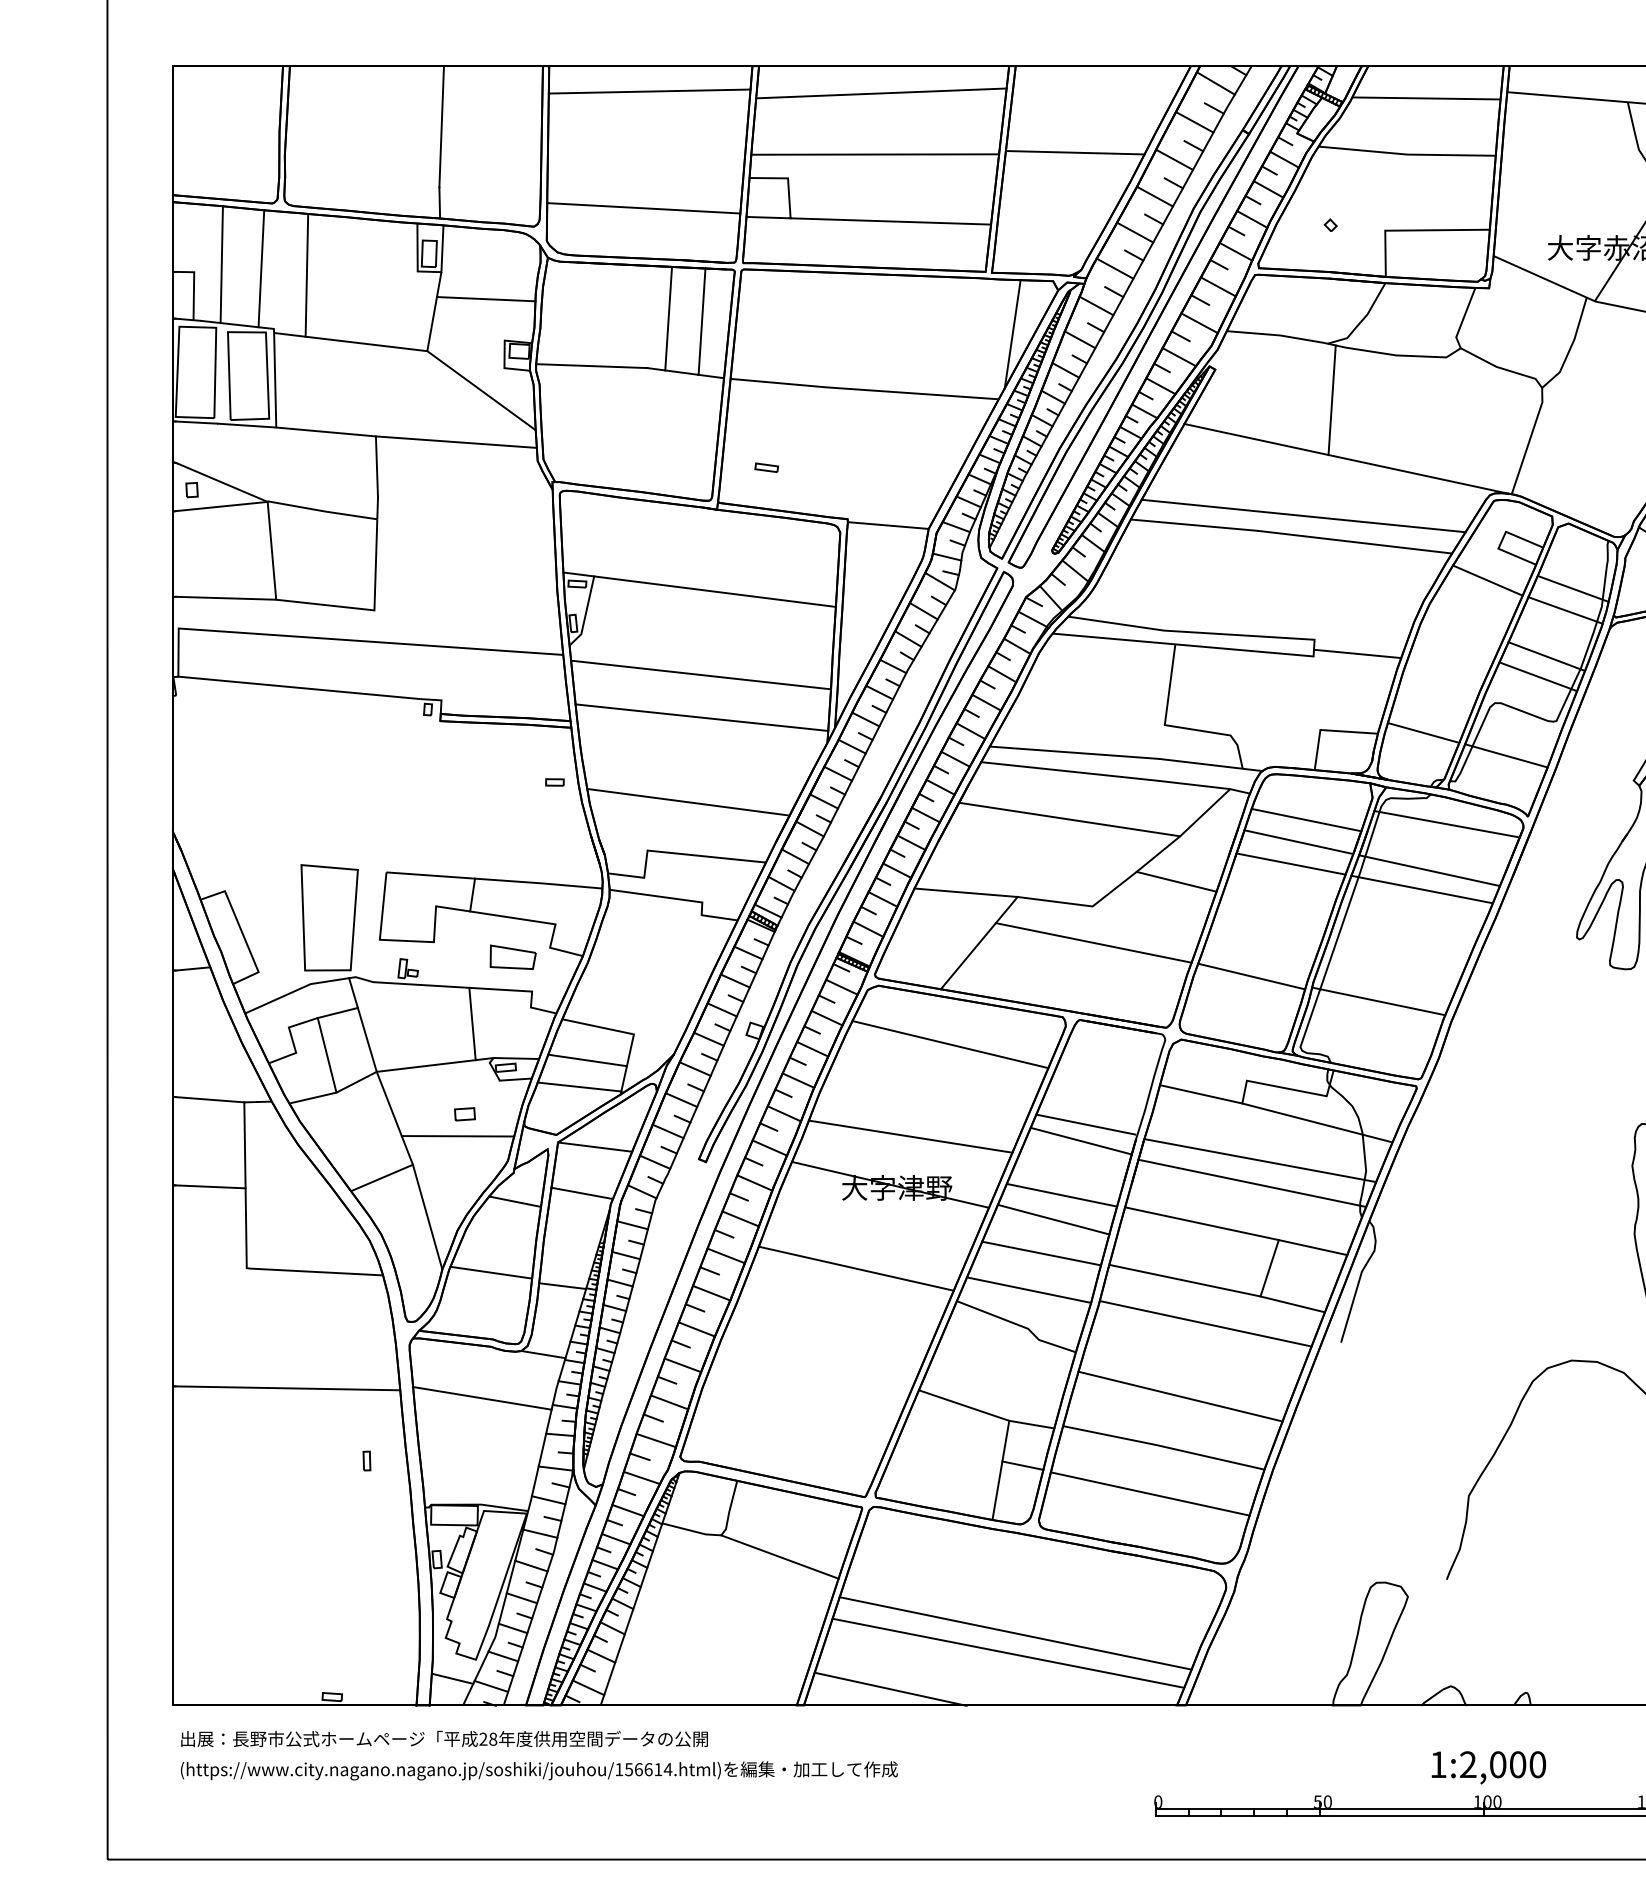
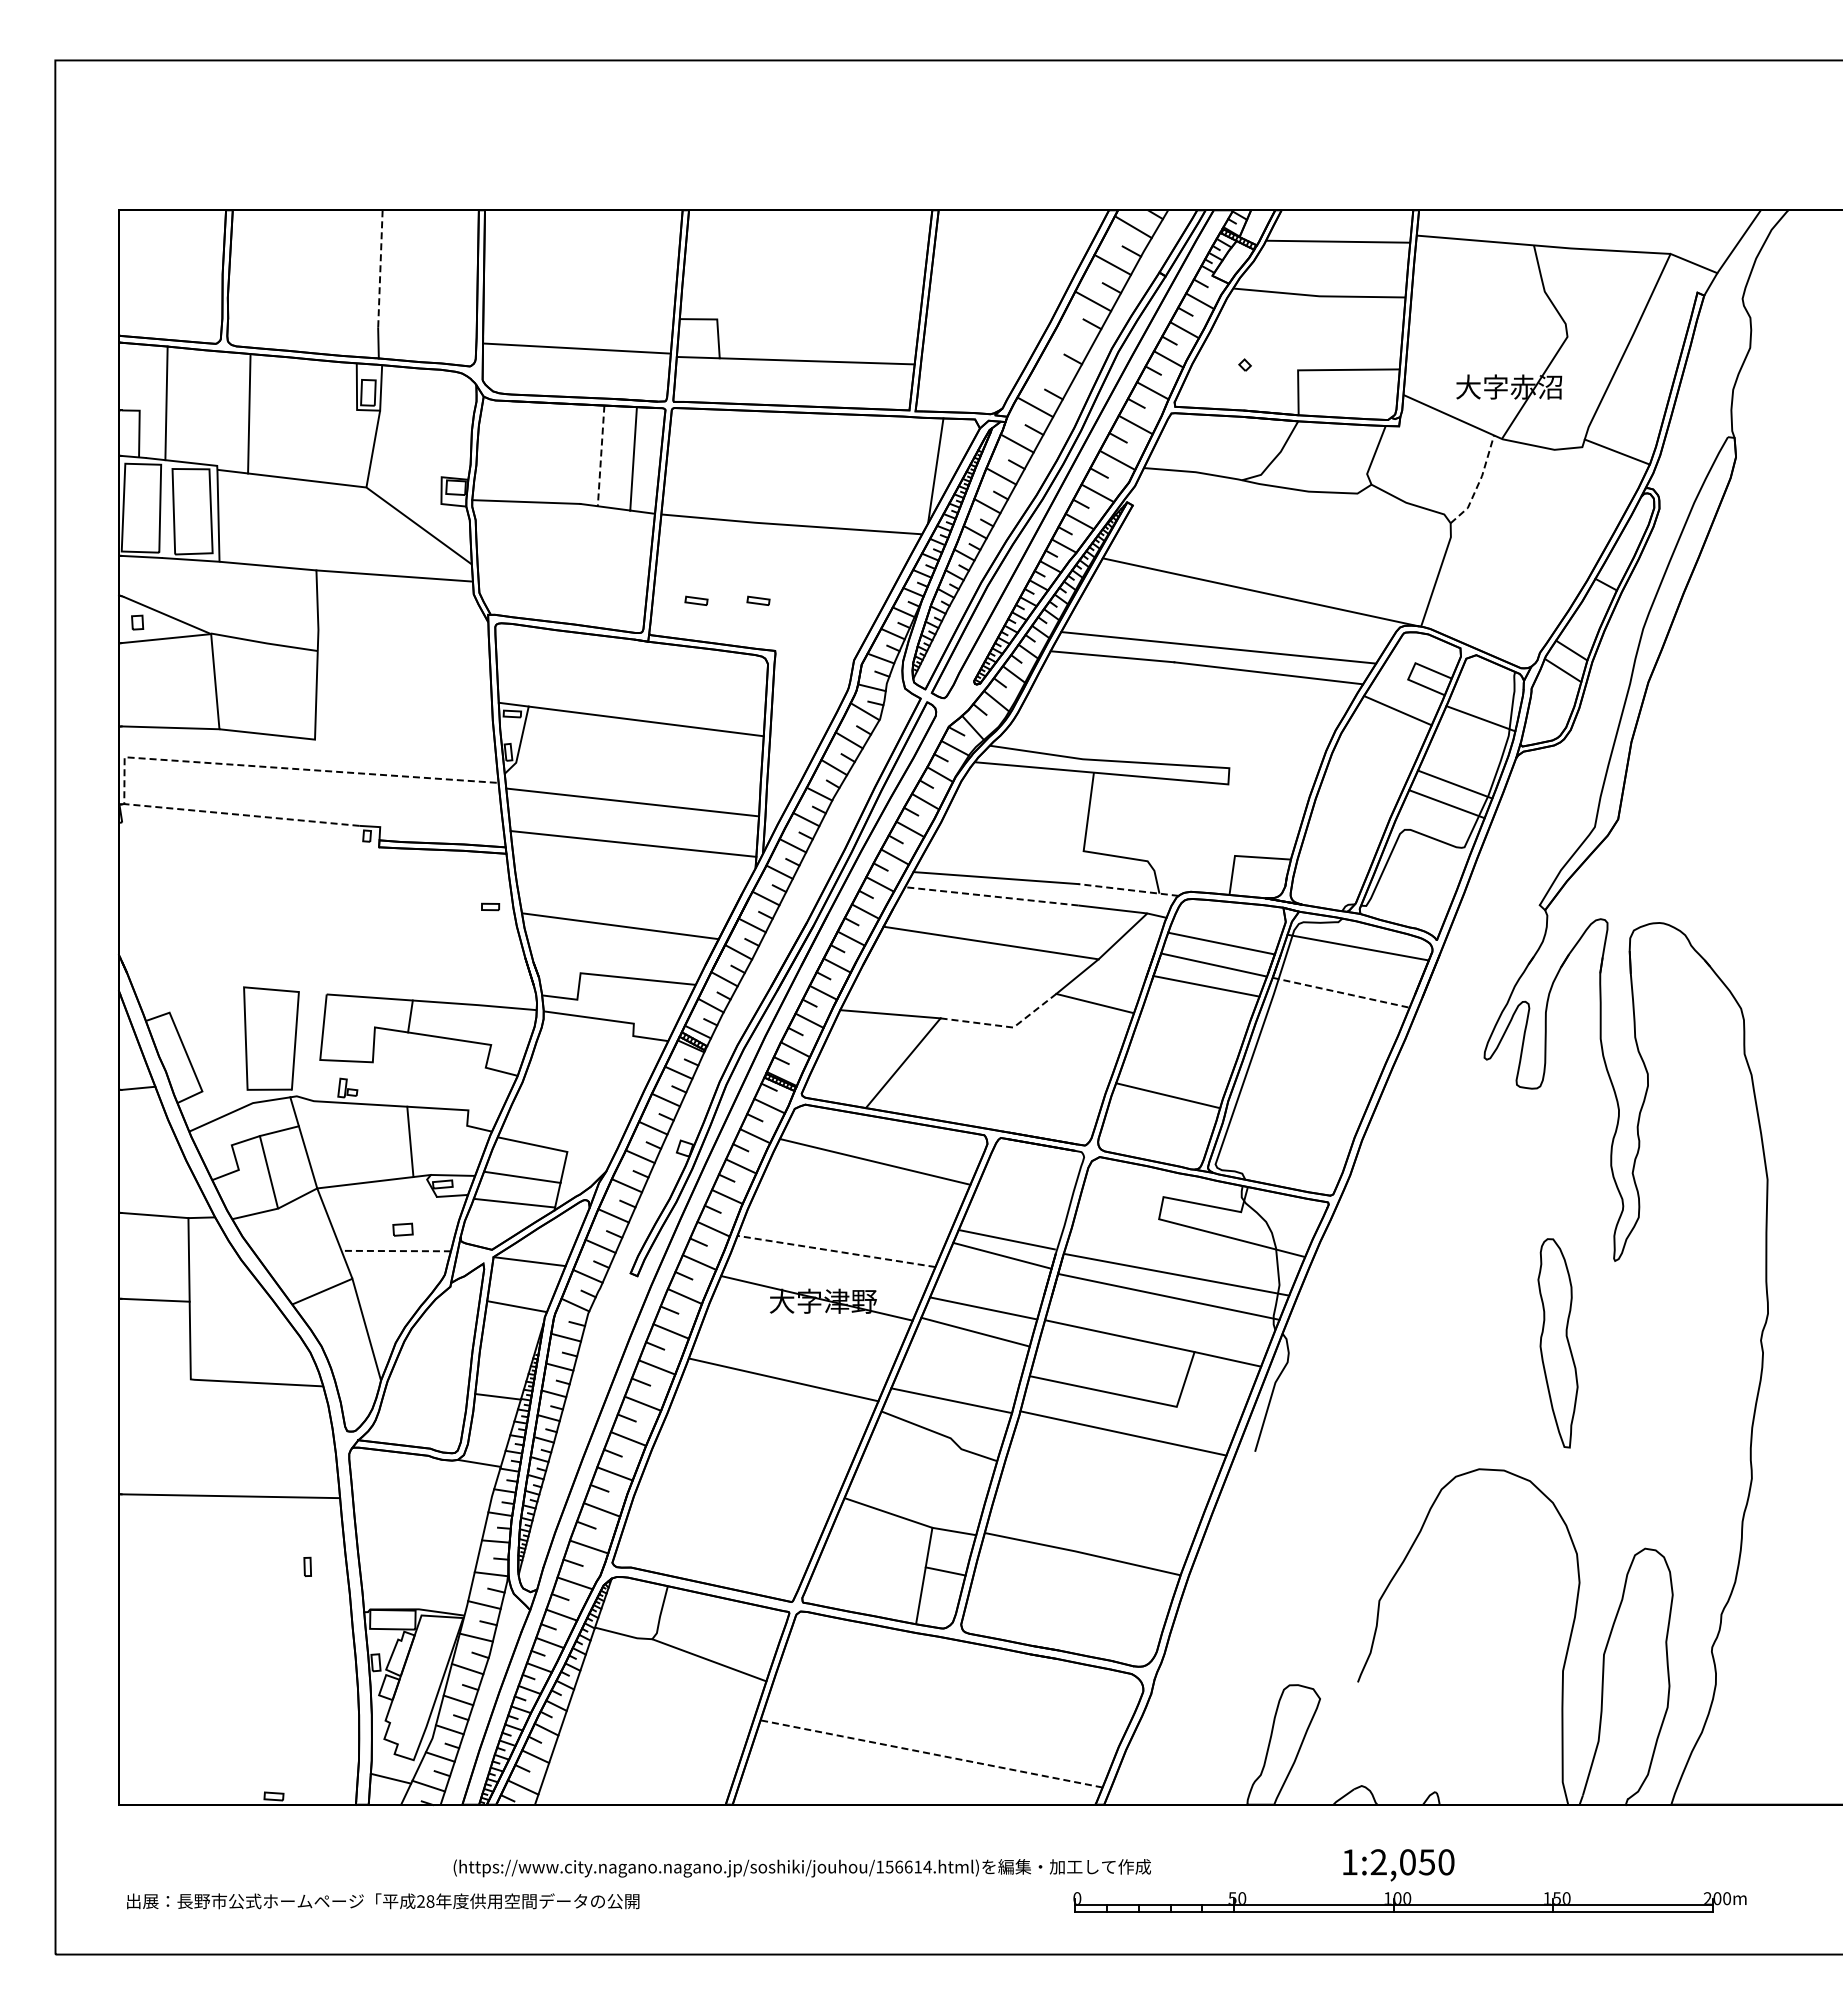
line: (649, 91) -> (582, 234), removed
line: (880, 93) -> (807, 236), removed
line: (441, 127) -> (380, 269), solid -> dashed
line: (1075, 152) -> (996, 294), removed
line: (874, 154) -> (801, 296), removed
line: (1154, 195) -> (1073, 336), removed
line: (1134, 231) -> (1054, 371), removed
line: (260, 268) -> (204, 407), removed
line: (486, 298) -> (423, 436), removed
line: (669, 319) -> (601, 456), solid -> dashed
line: (1571, 346) -> (1479, 482), solid -> dashed
line: (1331, 399) -> (1245, 534), removed
part: (830, 467) -> (758, 600), added
line: (888, 524) -> (814, 656), removed
line: (1565, 610) -> (1473, 739), removed
line: (224, 631) -> (169, 760), solid -> dashed
line: (1356, 653) -> (1270, 781), removed
line: (1423, 732) -> (1335, 858), removed
line: (1505, 755) -> (1415, 880), removed
line: (1210, 765) -> (1128, 890), solid -> dashed
line: (1070, 771) -> (991, 896), solid -> dashed
line: (1429, 870) -> (1341, 992), solid -> dashed
line: (1421, 888) -> (1333, 1010), removed
line: (1083, 905) -> (1004, 1026), solid -> dashed
line: (1093, 942) -> (1014, 1062), removed
part: (512, 956) -> (449, 1076), removed
line: (1378, 1000) -> (1291, 1119), removed
line: (1201, 1094) -> (1119, 1210), removed
line: (458, 1136) -> (396, 1251), solid -> dashed
line: (910, 1136) -> (836, 1251), solid -> dashed
line: (514, 1201) -> (451, 1314), removed
line: (1041, 1252) -> (963, 1364), removed
line: (491, 1272) -> (428, 1383), removed
line: (1292, 1304) -> (1207, 1414), removed
line: (1180, 1396) -> (1098, 1504), removed
line: (481, 1397) -> (419, 1505), removed
line: (1150, 1493) -> (1069, 1598), removed
line: (1015, 1633) -> (938, 1734), removed
line: (1008, 1652) -> (931, 1753), solid -> dashed
line: (891, 1688) -> (817, 1788), removed
text: (444, 1739) -> (383, 1901), moved
text: (1517, 1764) -> (1426, 1862), 1:2,000 -> 1:2,050
text: (538, 1771) -> (801, 1868), moved

